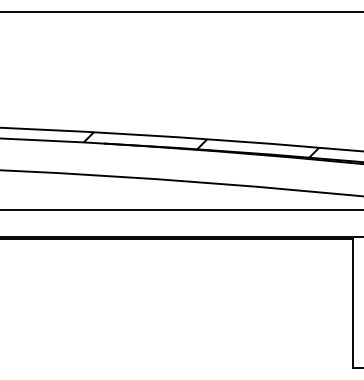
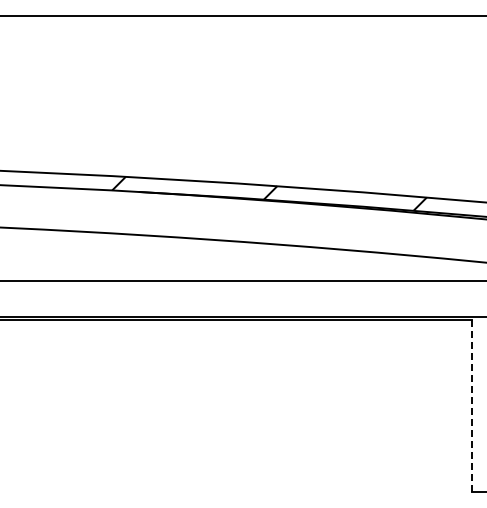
line: (353, 303) -> (472, 405), solid -> dashed

